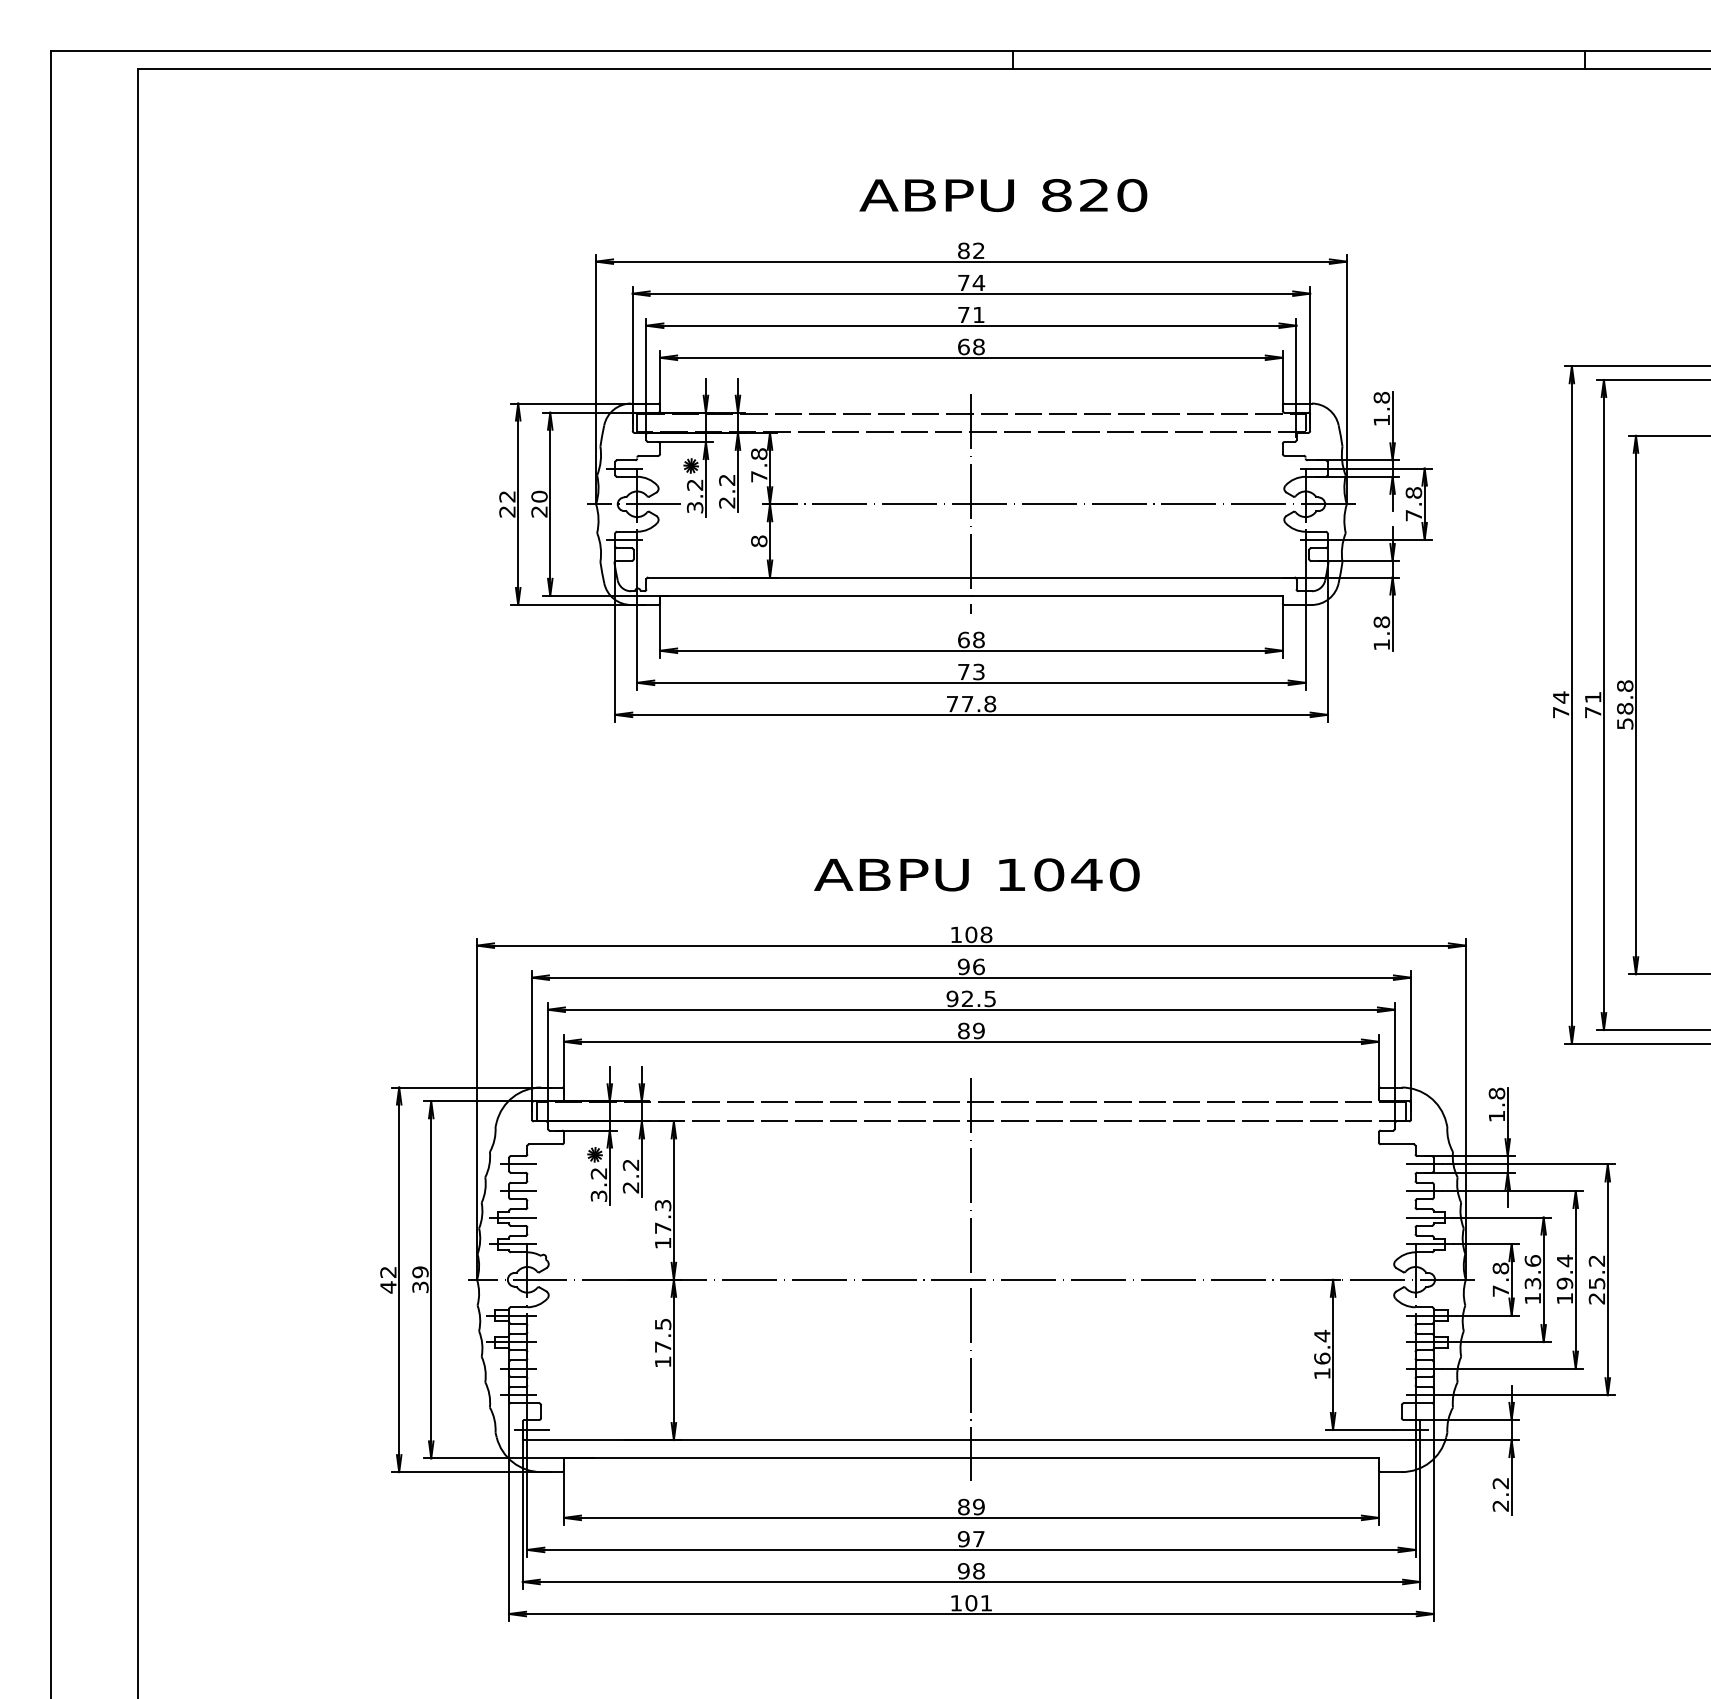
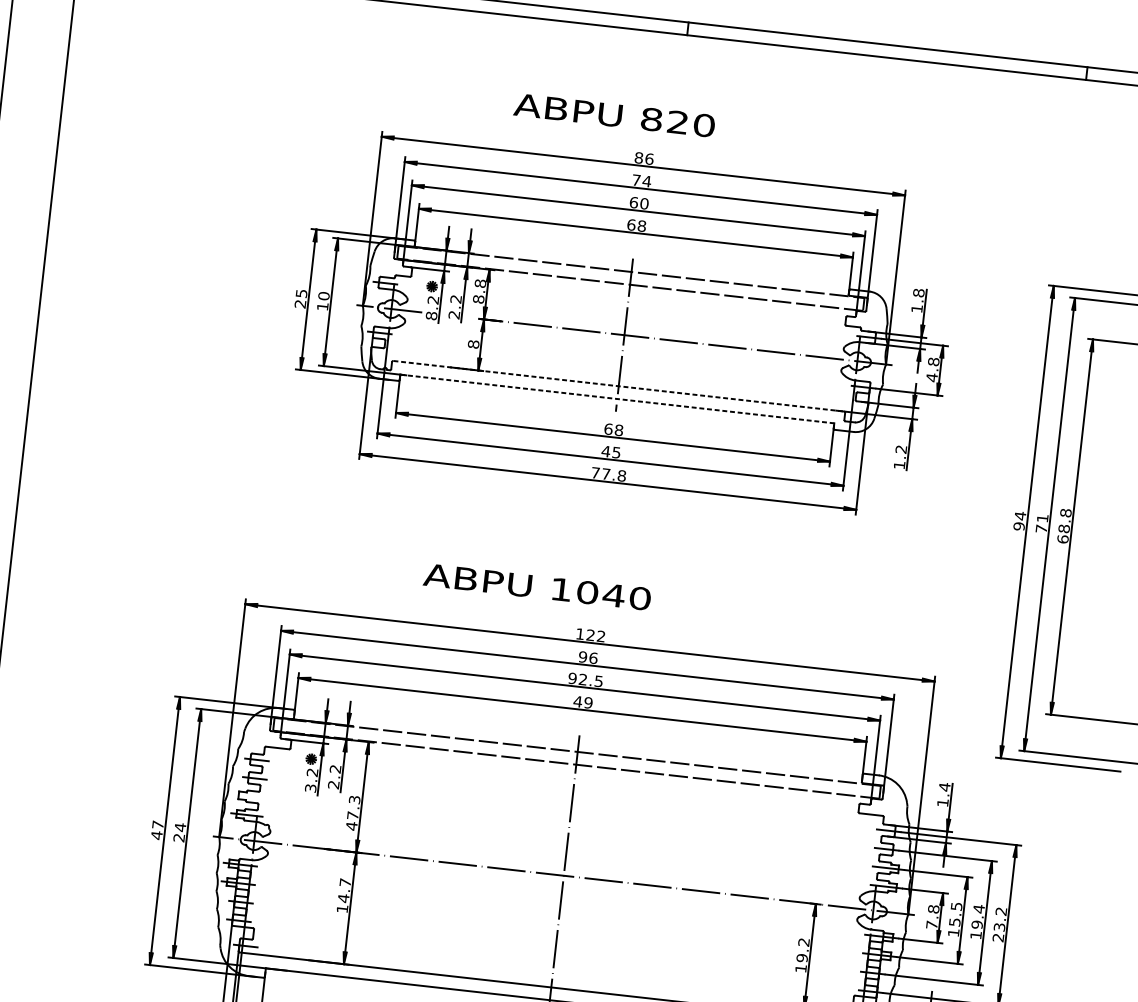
text: (1003, 195) -> (614, 115), moved
text: (978, 250) -> (649, 158), 82 -> 86
text: (971, 314) -> (639, 202), 71 -> 60
text: (759, 476) -> (478, 299), 7.8 -> 8.8
text: (507, 496) -> (301, 293), 22 -> 25
text: (695, 507) -> (431, 315), 3.2 -> 8.2
text: (539, 511) -> (322, 306), 20 -> 10
text: (1413, 515) -> (931, 377), 7.8 -> 4.8
line: (971, 577) -> (618, 386), solid -> dashed
line: (971, 595) -> (617, 398), solid -> dashed
text: (1381, 622) -> (901, 449), 1.8 -> 1.2
text: (970, 671) -> (610, 451), 73 -> 45
text: (1560, 712) -> (1018, 526), 74 -> 94
text: (1625, 723) -> (1063, 539), 58.8 -> 68.8
text: (976, 874) -> (537, 586), moved
text: (978, 934) -> (595, 635), 108 -> 122
text: (963, 1030) -> (577, 701), 89 -> 49
text: (1496, 1093) -> (944, 786), 1.8 -> 1.4
line: (512, 1217) -> (248, 796), removed
text: (663, 1243) -> (352, 826), 17.3 -> 47.3
text: (1532, 1271) -> (955, 913), 13.6 -> 15.5
text: (388, 1272) -> (158, 825), 42 -> 47
text: (420, 1279) -> (179, 832), 39 -> 24
text: (1596, 1283) -> (999, 927), 25.2 -> 23.2
text: (663, 1335) -> (344, 890), 17.5 -> 14.7
text: (1322, 1346) -> (803, 949), 16.4 -> 19.2

